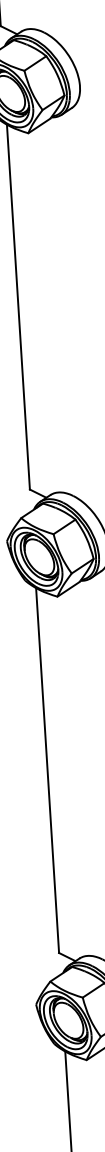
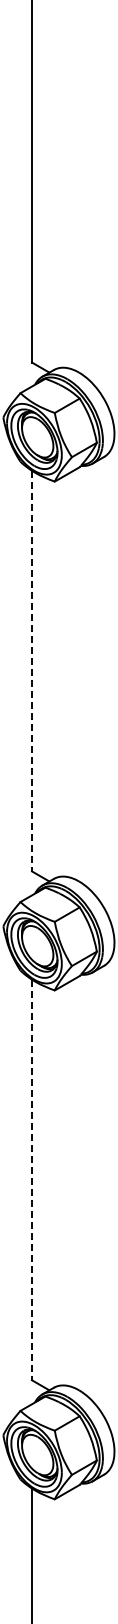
line: (18, 307) -> (31, 671), solid -> dashed
line: (47, 771) -> (31, 1180), solid -> dashed

